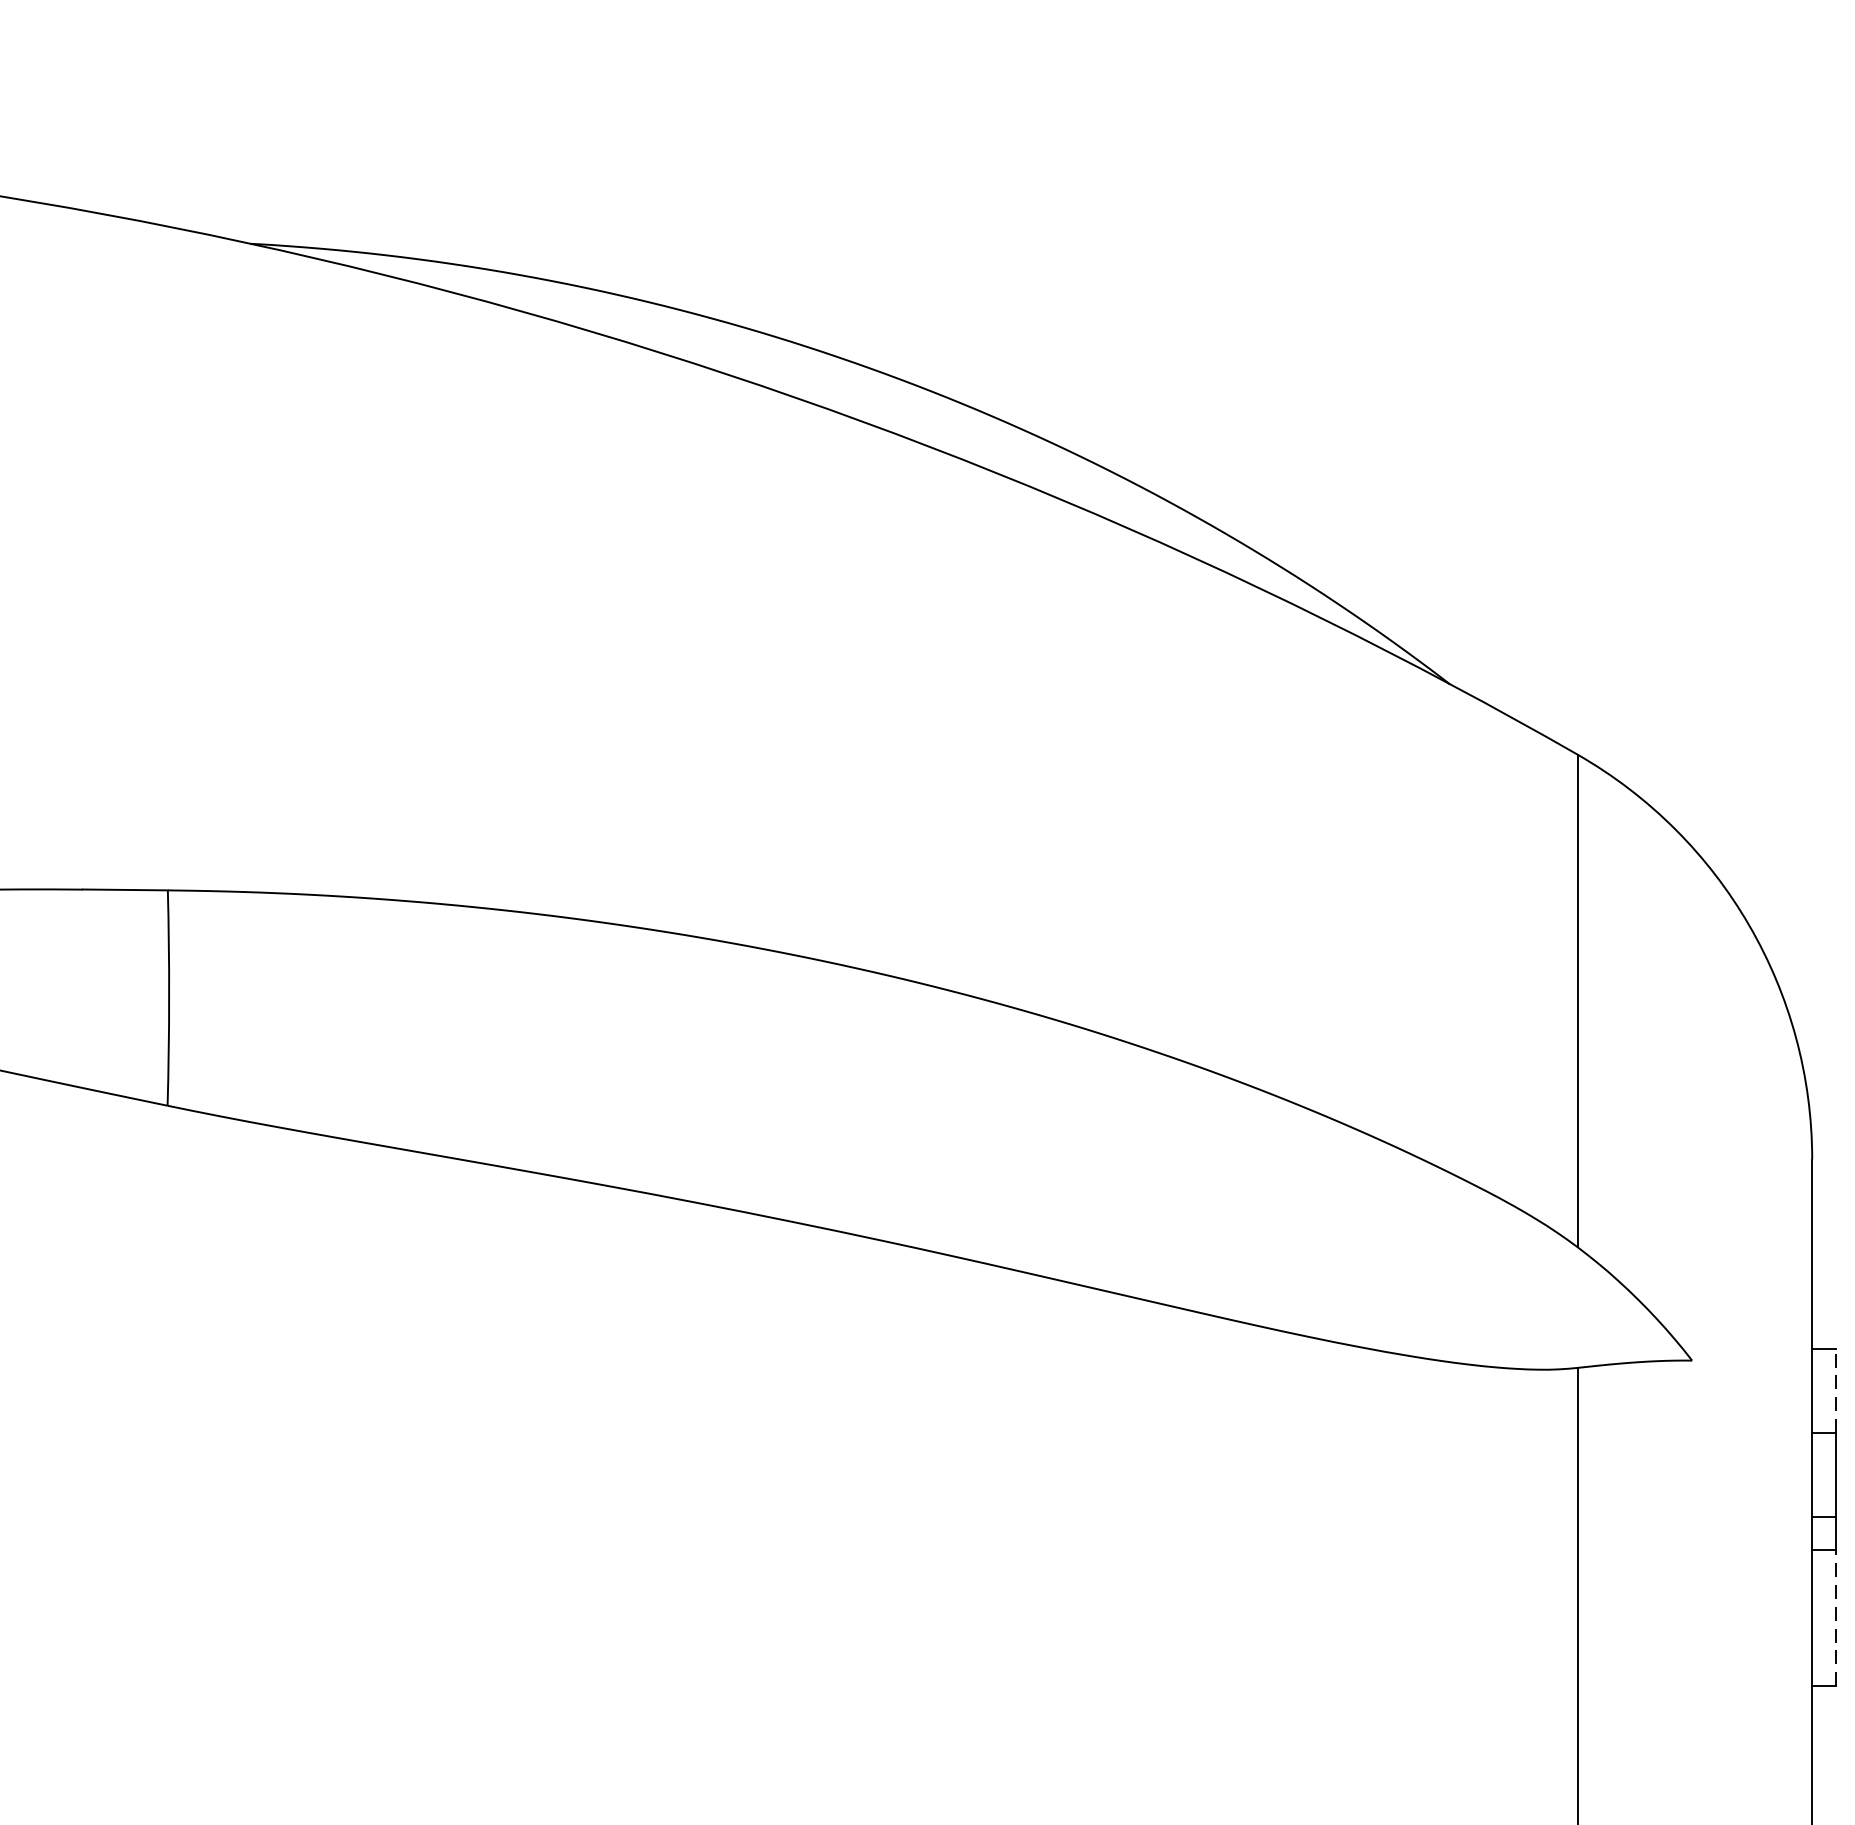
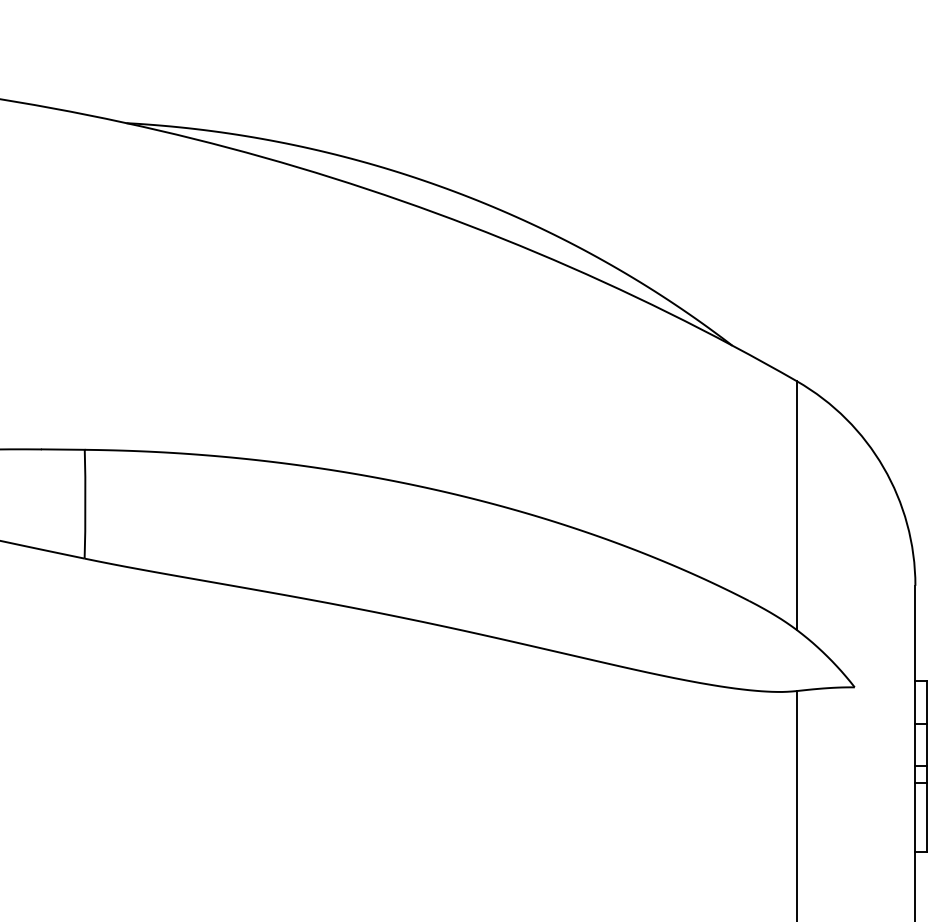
line: (1836, 1390) -> (927, 702), dashed -> solid
line: (1836, 1618) -> (927, 817), dashed -> solid

